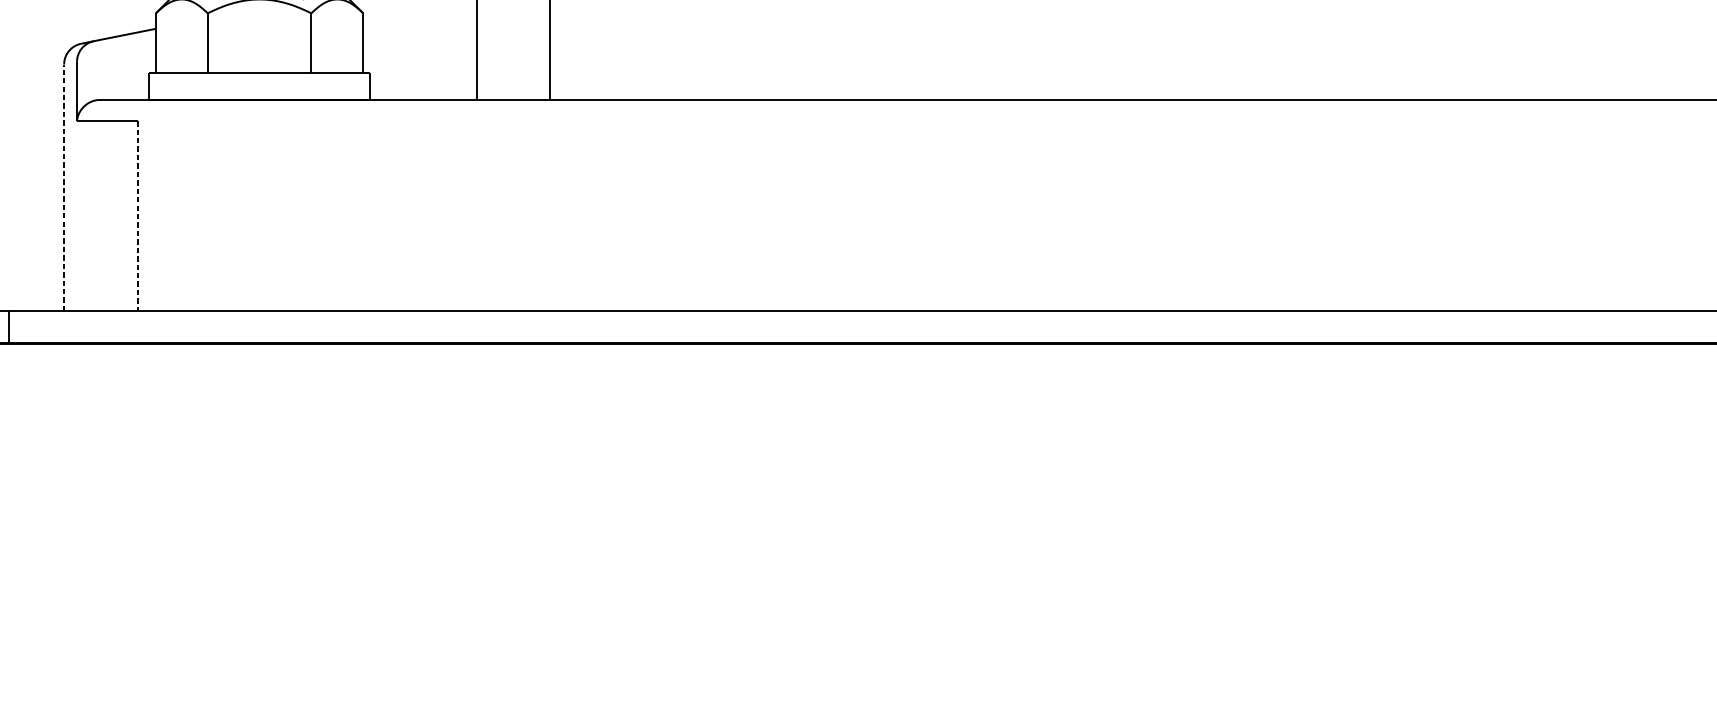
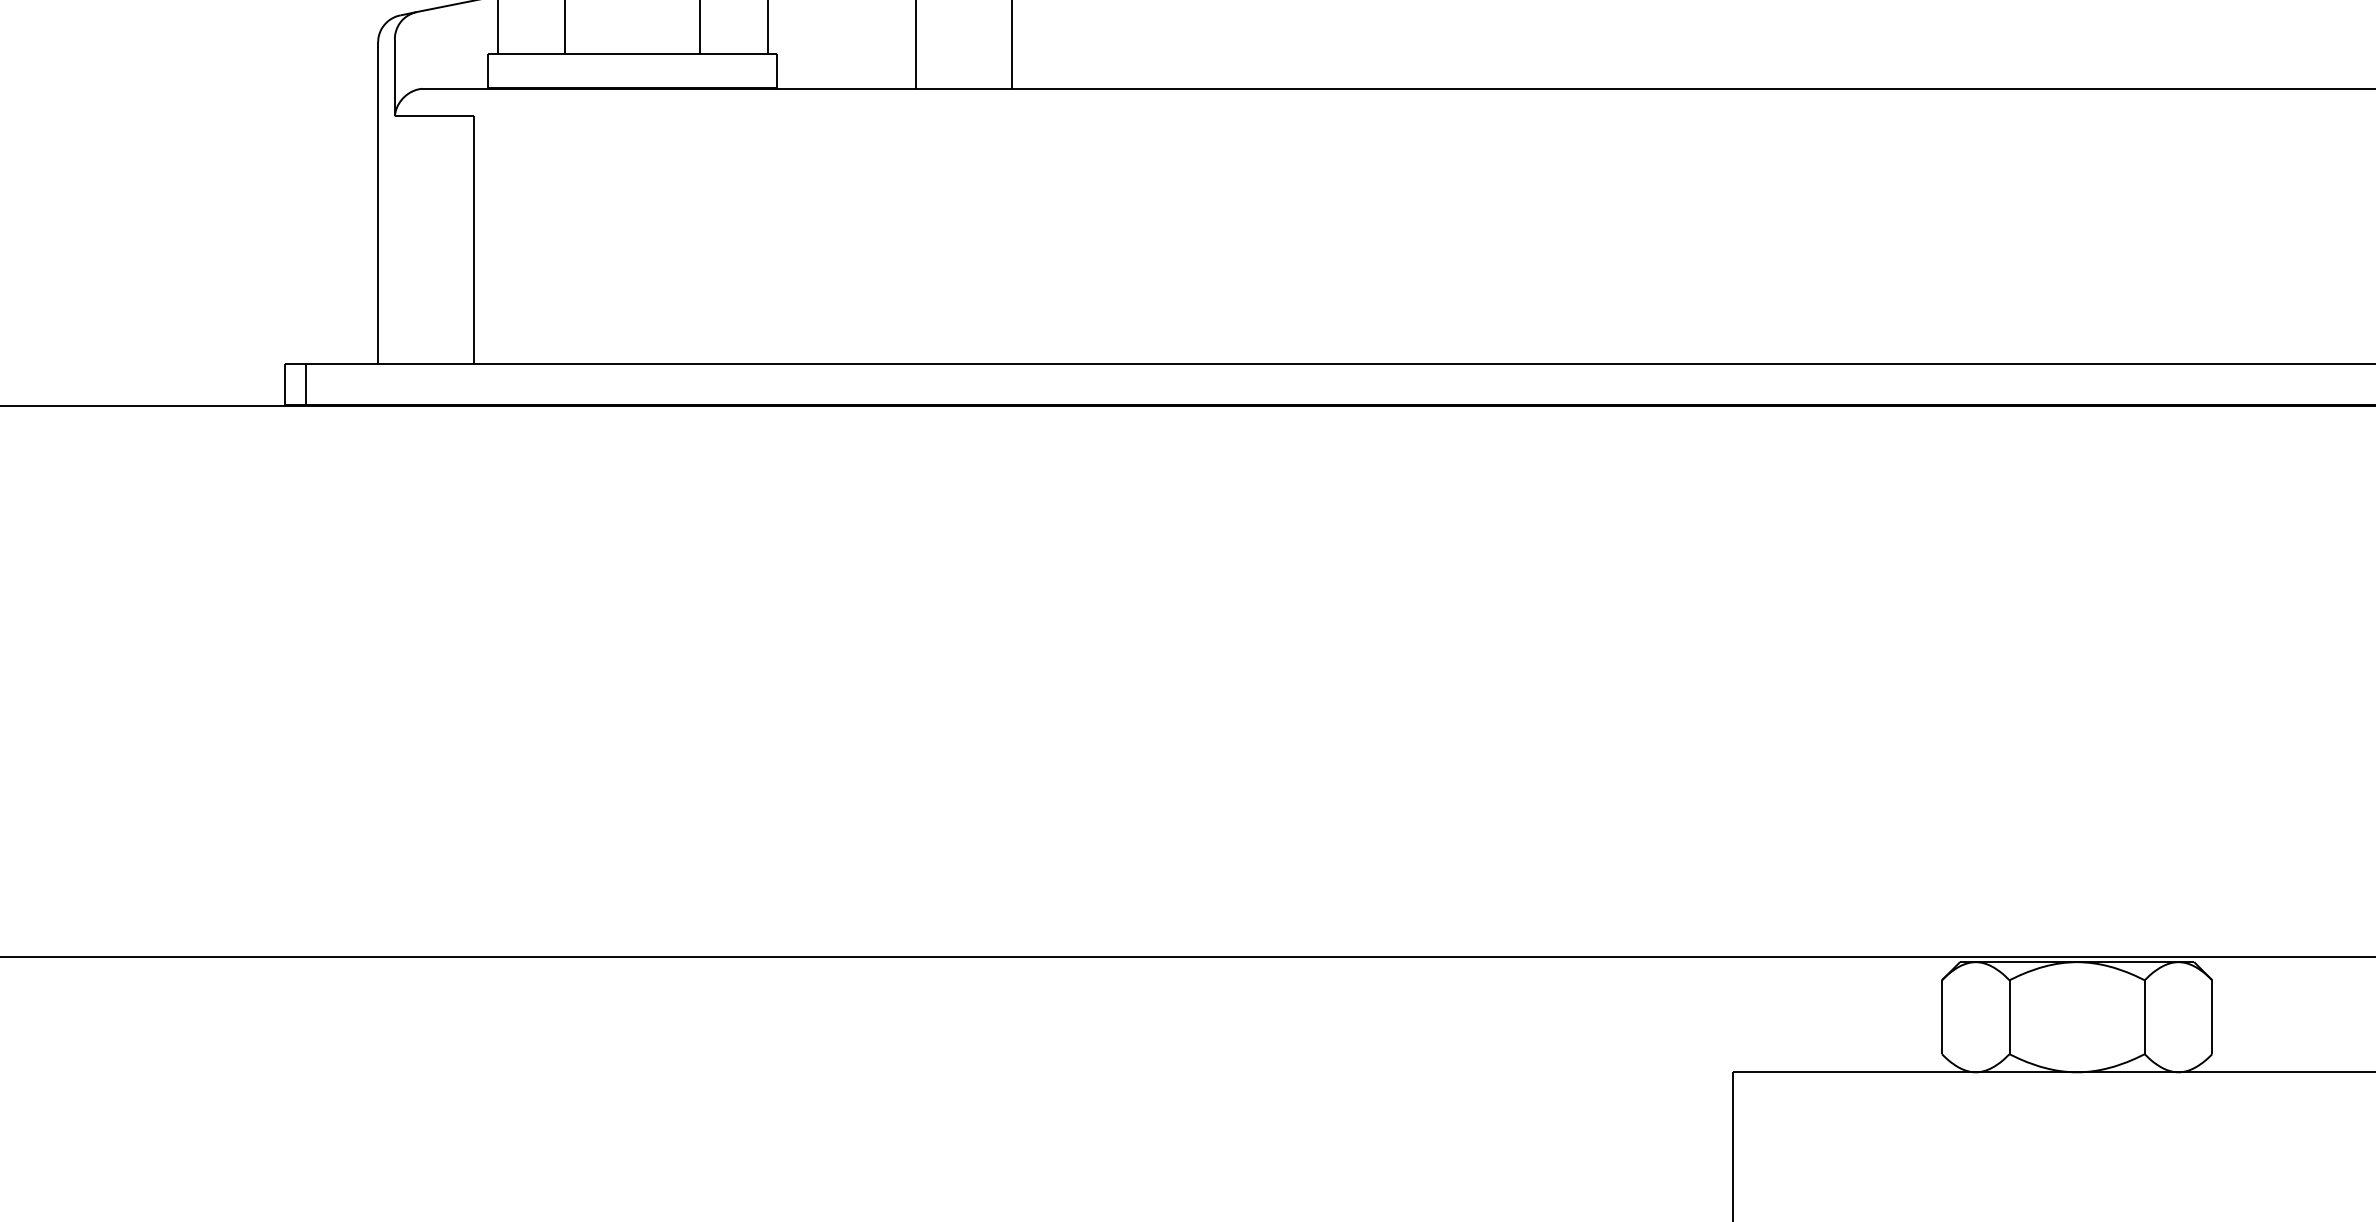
line: (64, 188) -> (378, 203), dashed -> solid
line: (138, 216) -> (474, 240), dashed -> solid

